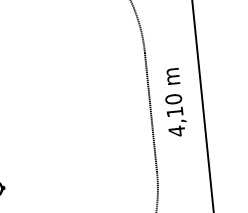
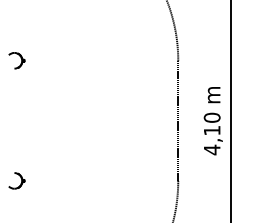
text: (174, 102) -> (212, 121), moved

